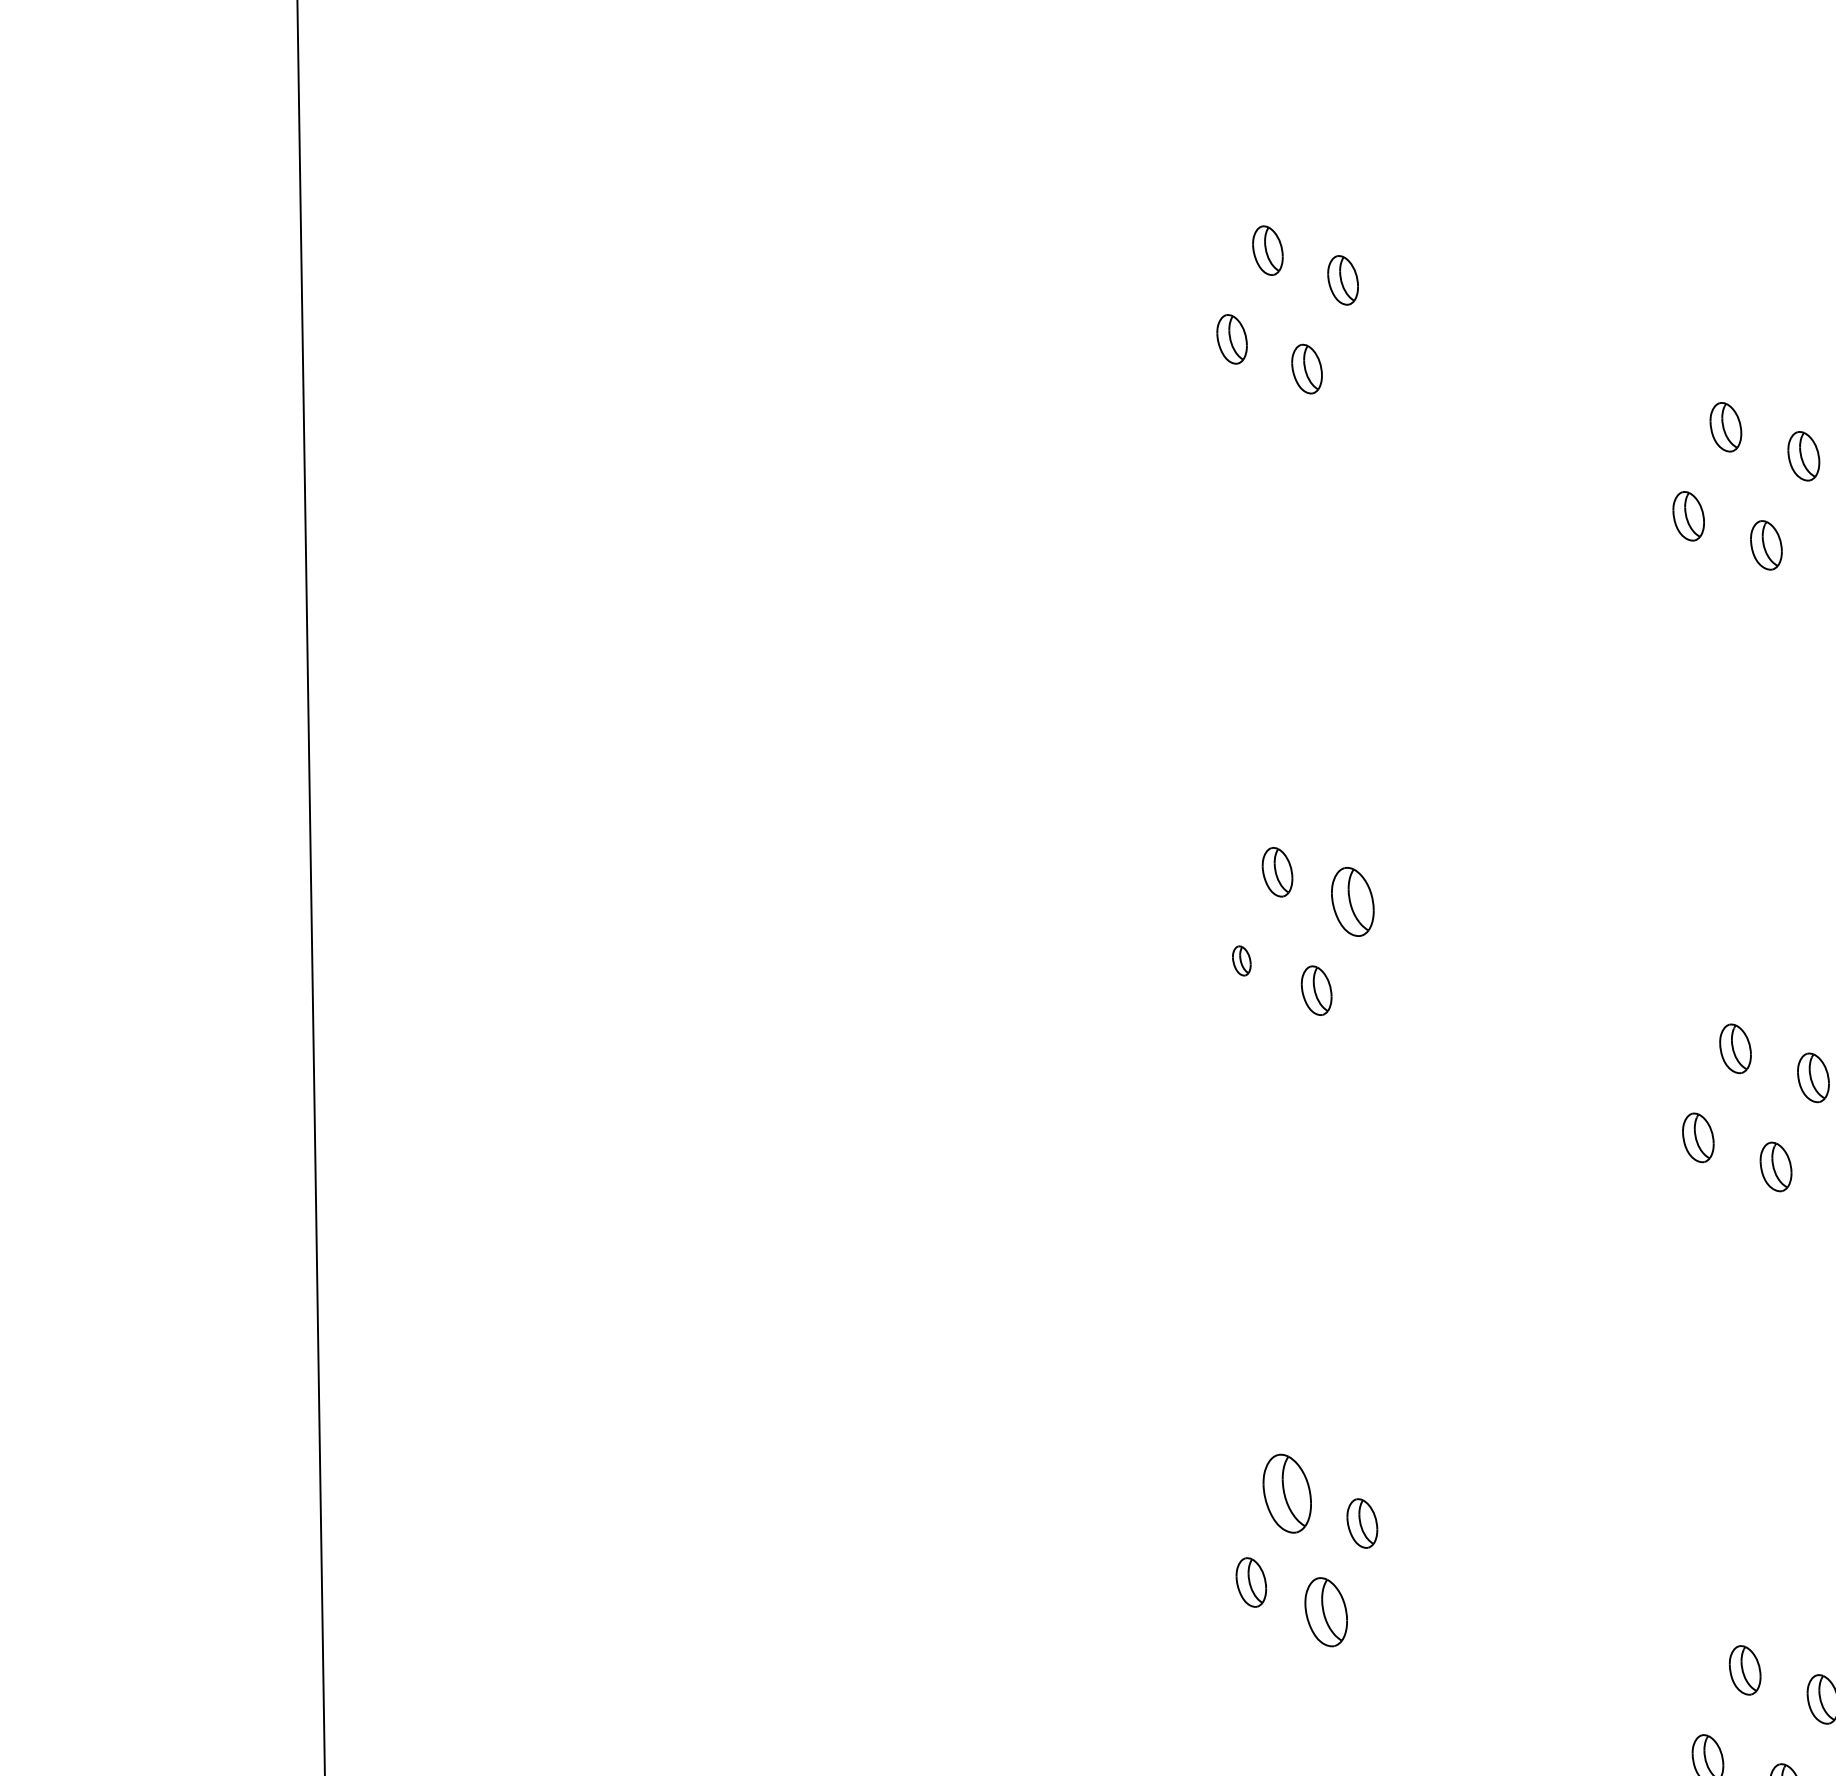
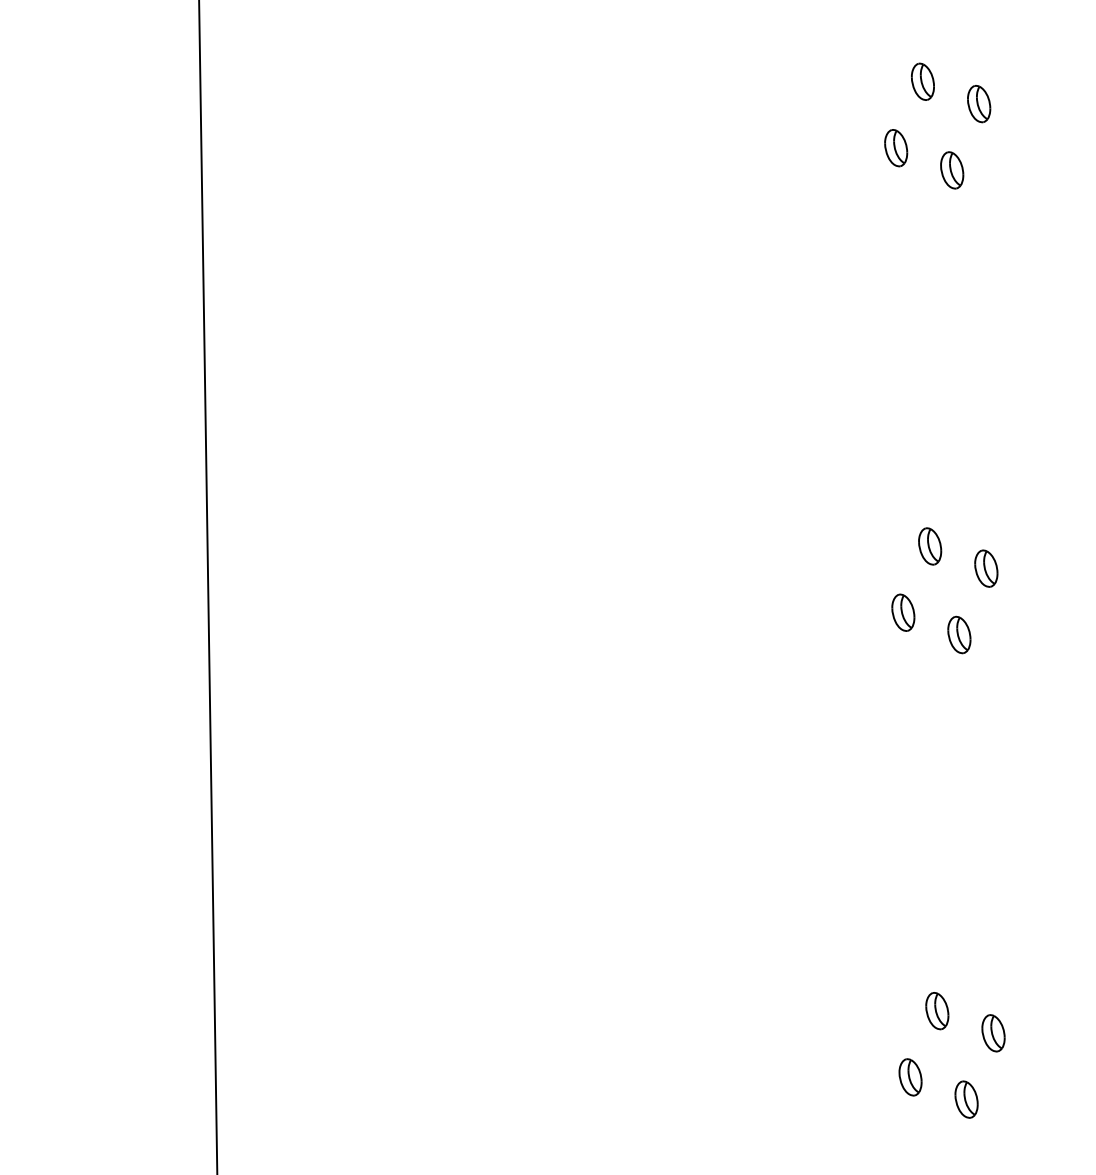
part: (1352, 901) -> (986, 568), size x0.71
part: (1241, 960) -> (903, 612), size x1.67
part: (1286, 1493) -> (936, 1010), size x0.62
part: (1326, 1612) -> (966, 1099), size x0.71

